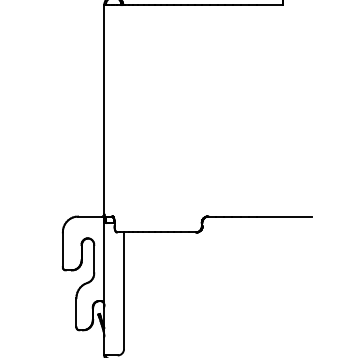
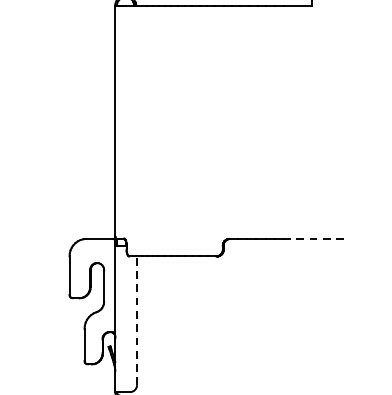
line: (283, 216) -> (312, 238), solid -> dashed
line: (124, 290) -> (137, 320), solid -> dashed

